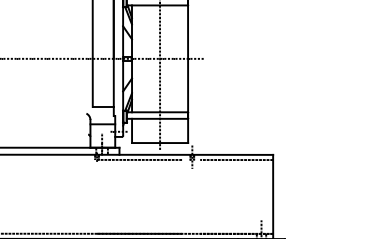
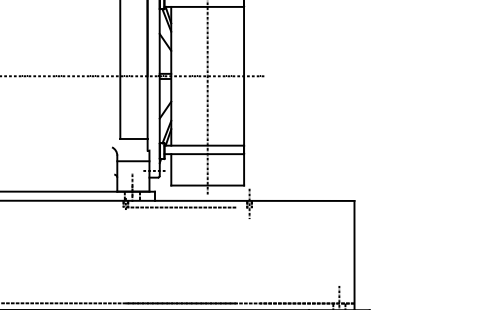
line: (236, 159) -> (306, 207), removed

